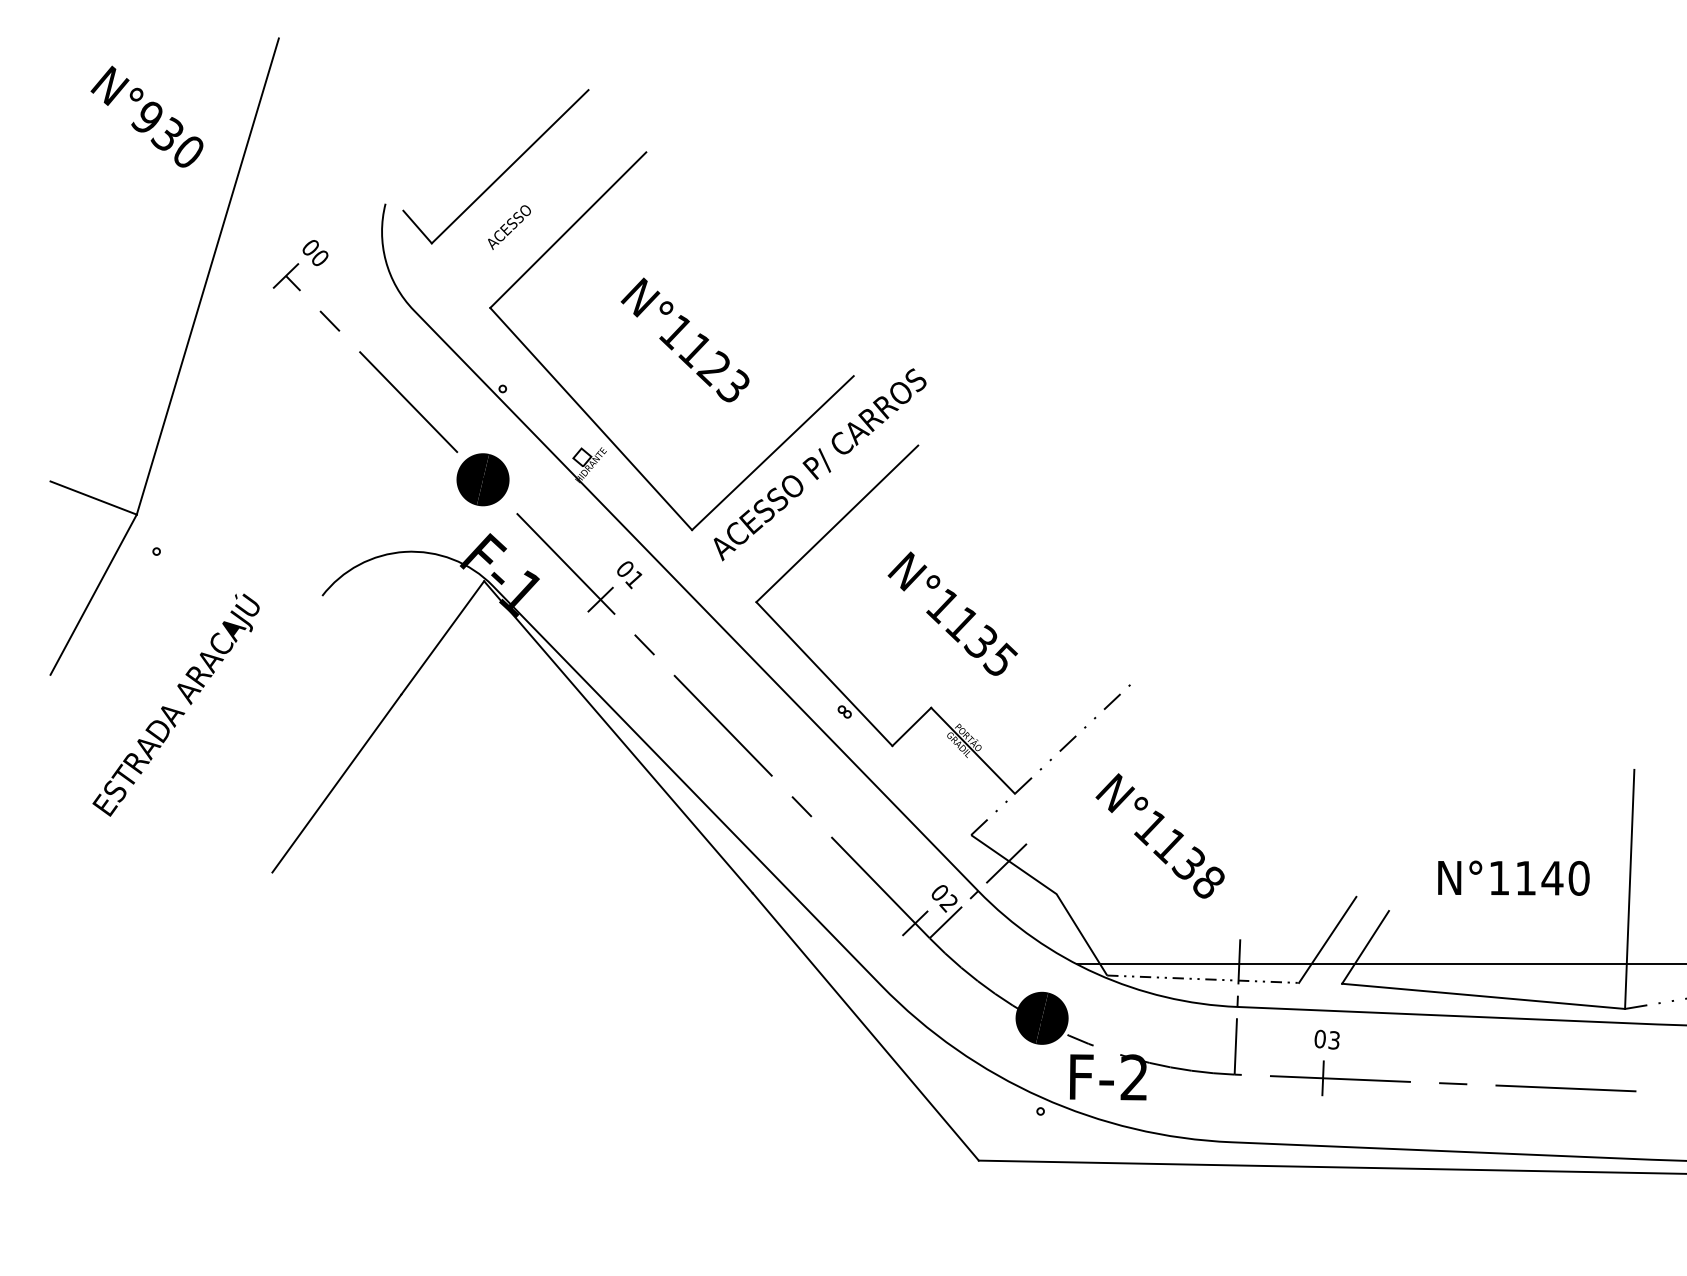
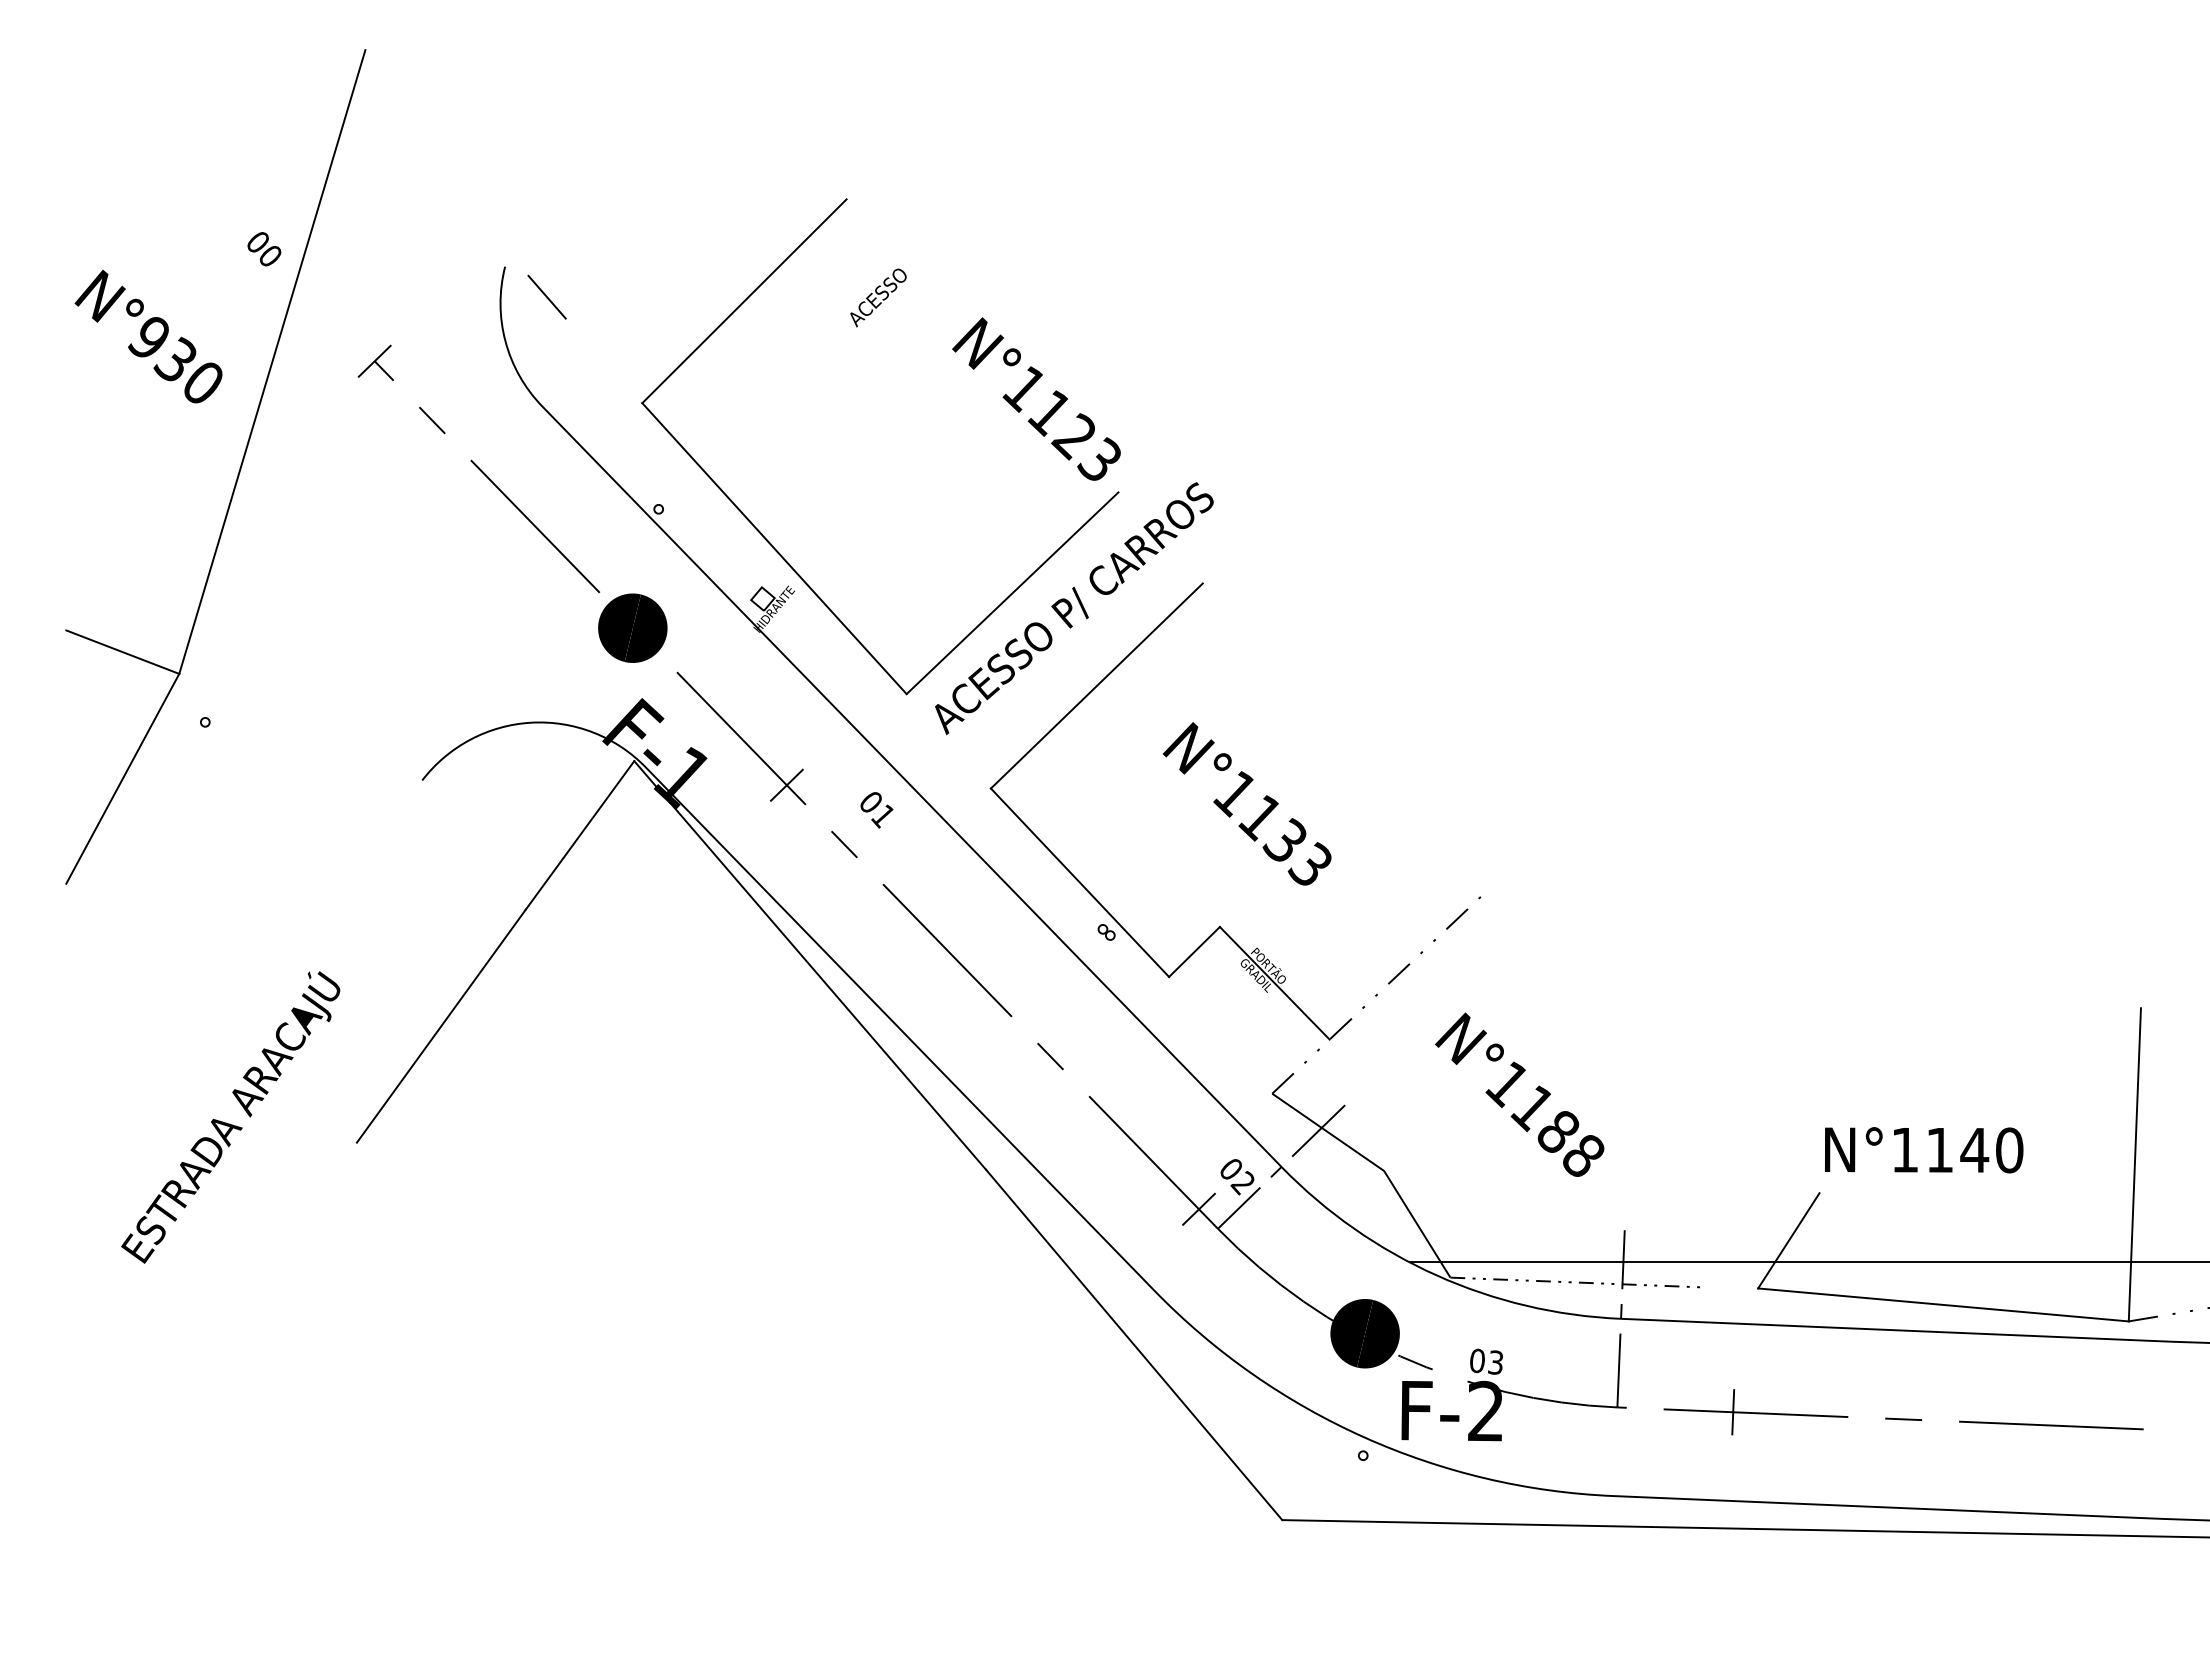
text: (146, 116) -> (148, 336), moved
line: (510, 166) -> (668, 217), removed
text: (509, 227) -> (878, 297), moved
text: (315, 253) -> (264, 249), moved
text: (685, 339) -> (1036, 398), moved
text: (629, 575) -> (876, 810), moved
text: (1000, 659) -> (1310, 863), N°1135 -> N°1133
text: (175, 705) -> (230, 1117), moved
text: (1188, 863) -> (1557, 1130), N°1138 -> N°1188
text: (1514, 878) -> (1924, 1150), moved
line: (1327, 939) -> (1738, 1230), removed
text: (1327, 1039) -> (1486, 1361), moved

